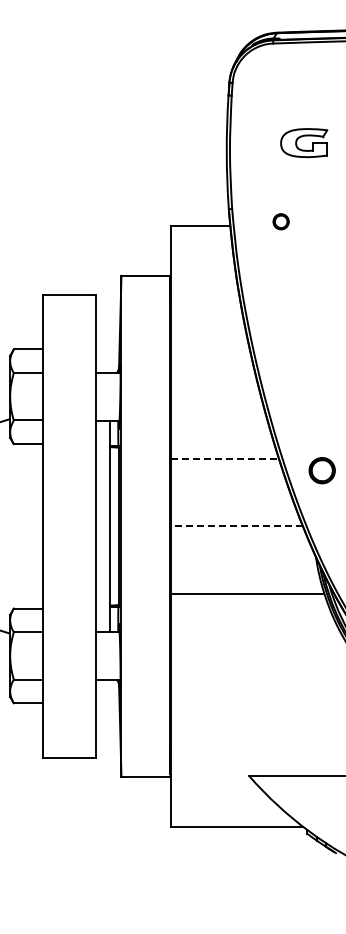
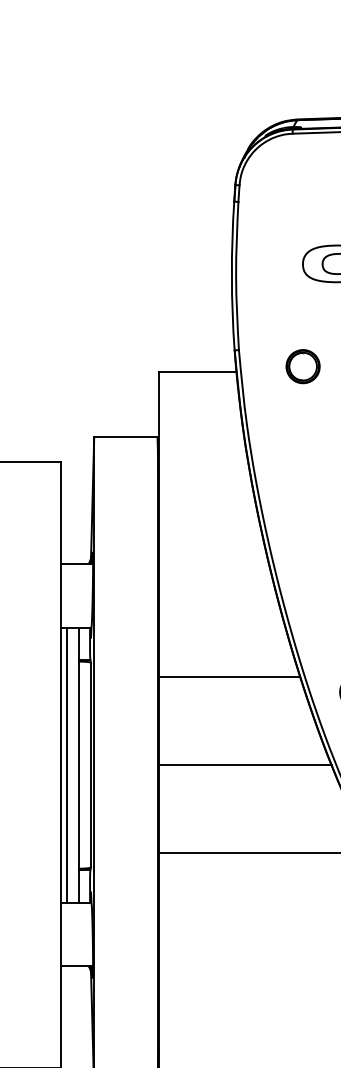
part: (280, 221) -> (302, 366), size x1.67
line: (225, 459) -> (230, 677), dashed -> solid
line: (100, 526) -> (66, 765), added
line: (236, 526) -> (244, 765), dashed -> solid

